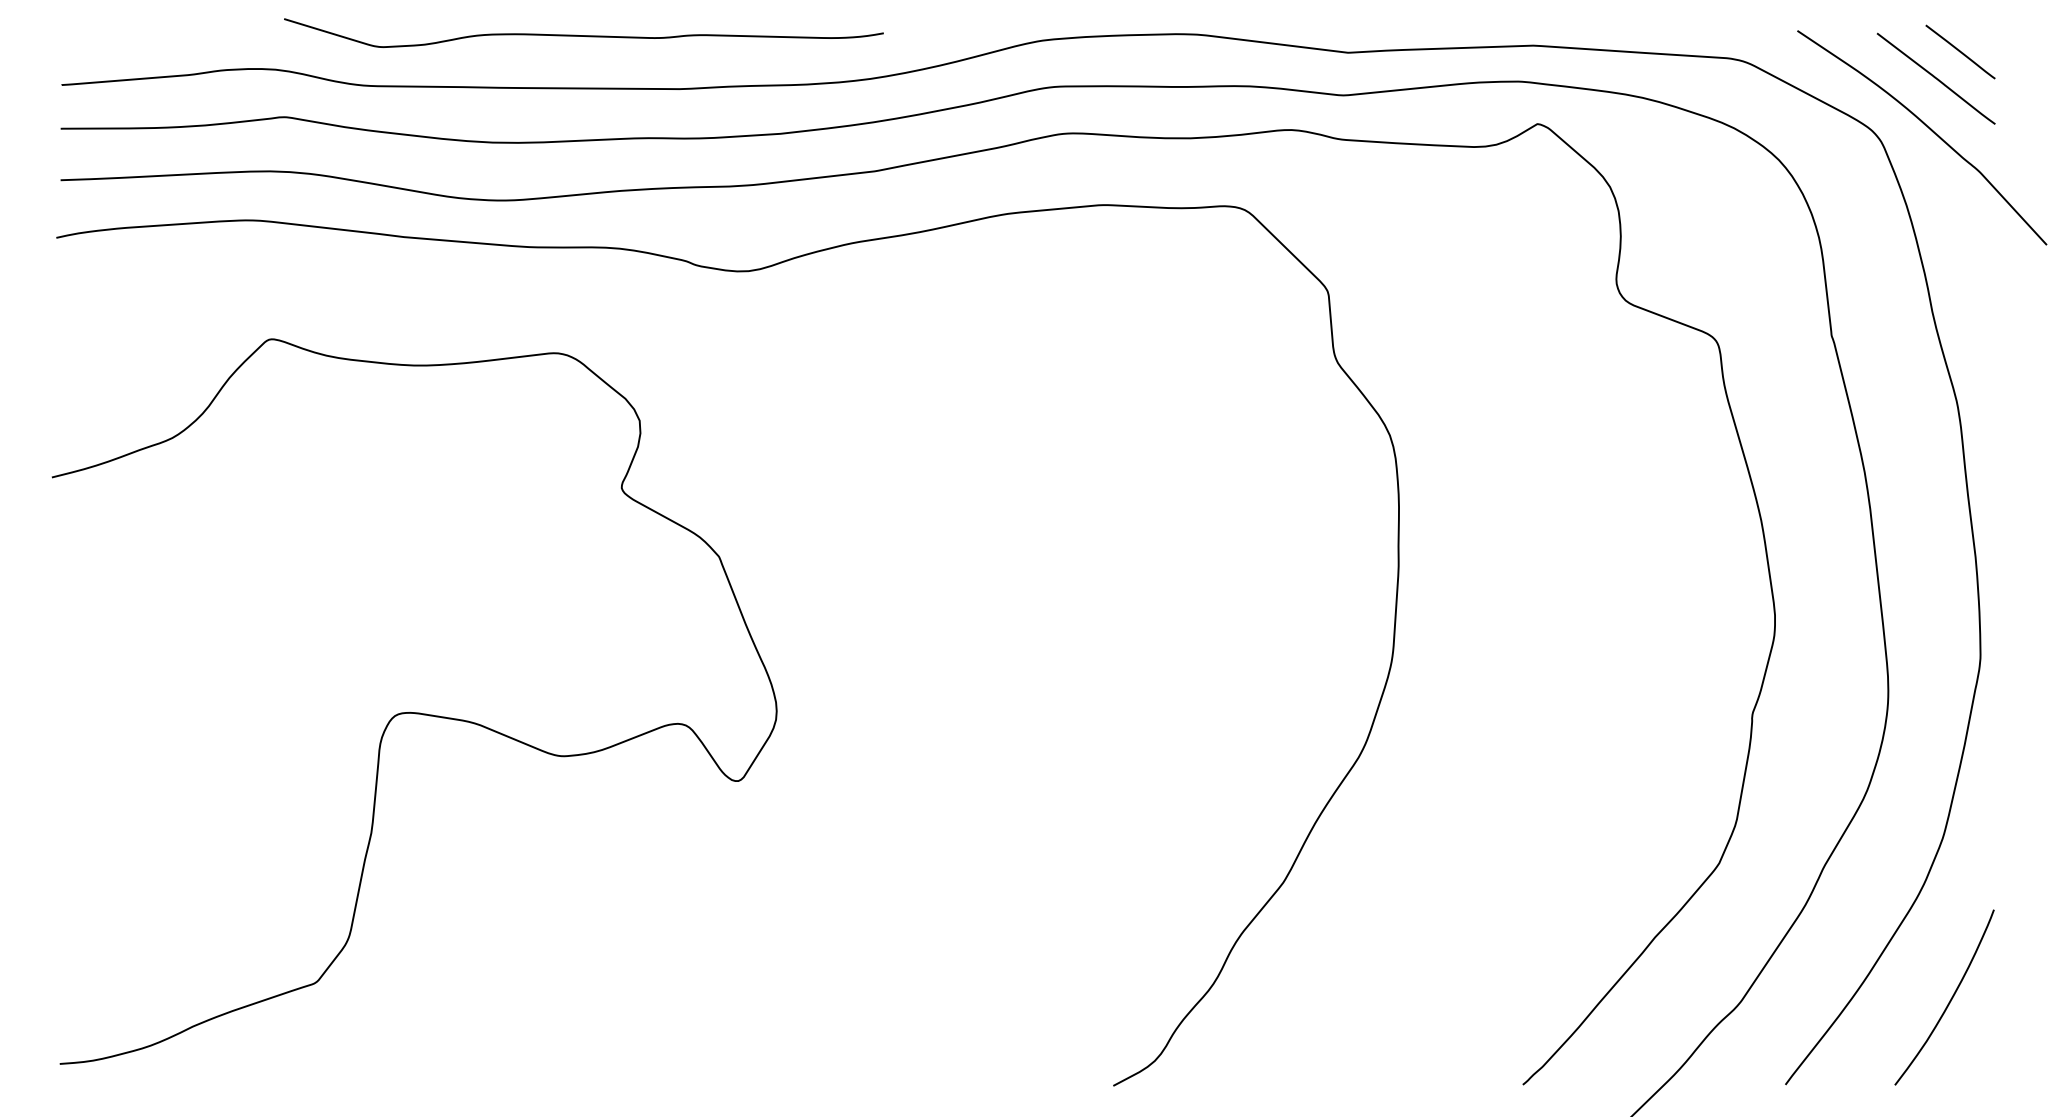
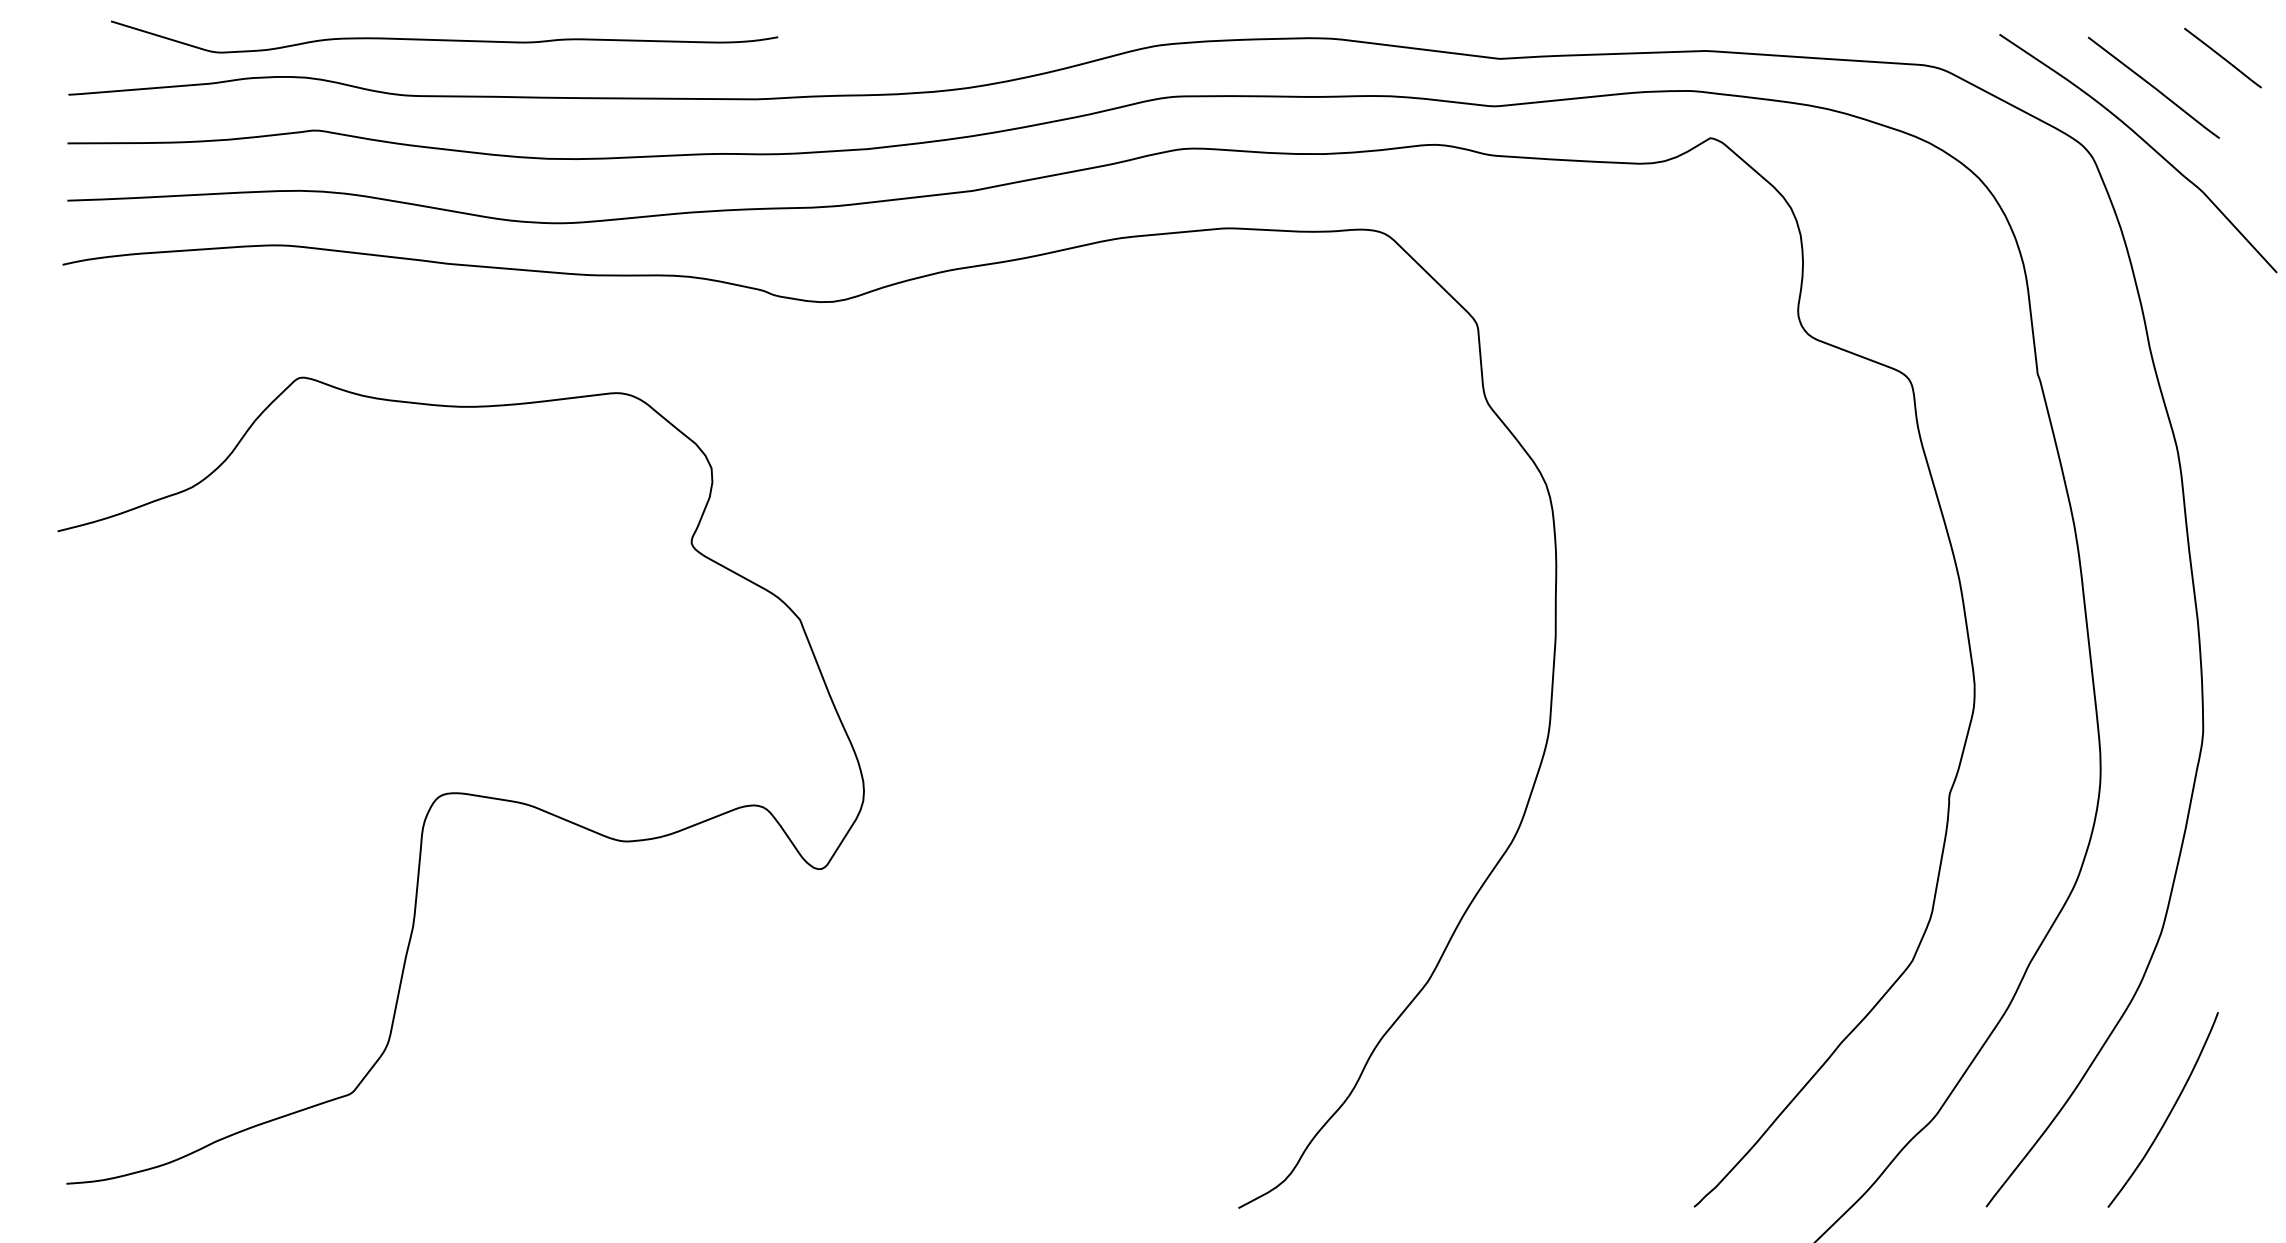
curve: (583, 35) -> (444, 39), moved
line: (1960, 52) -> (2222, 58), moved

